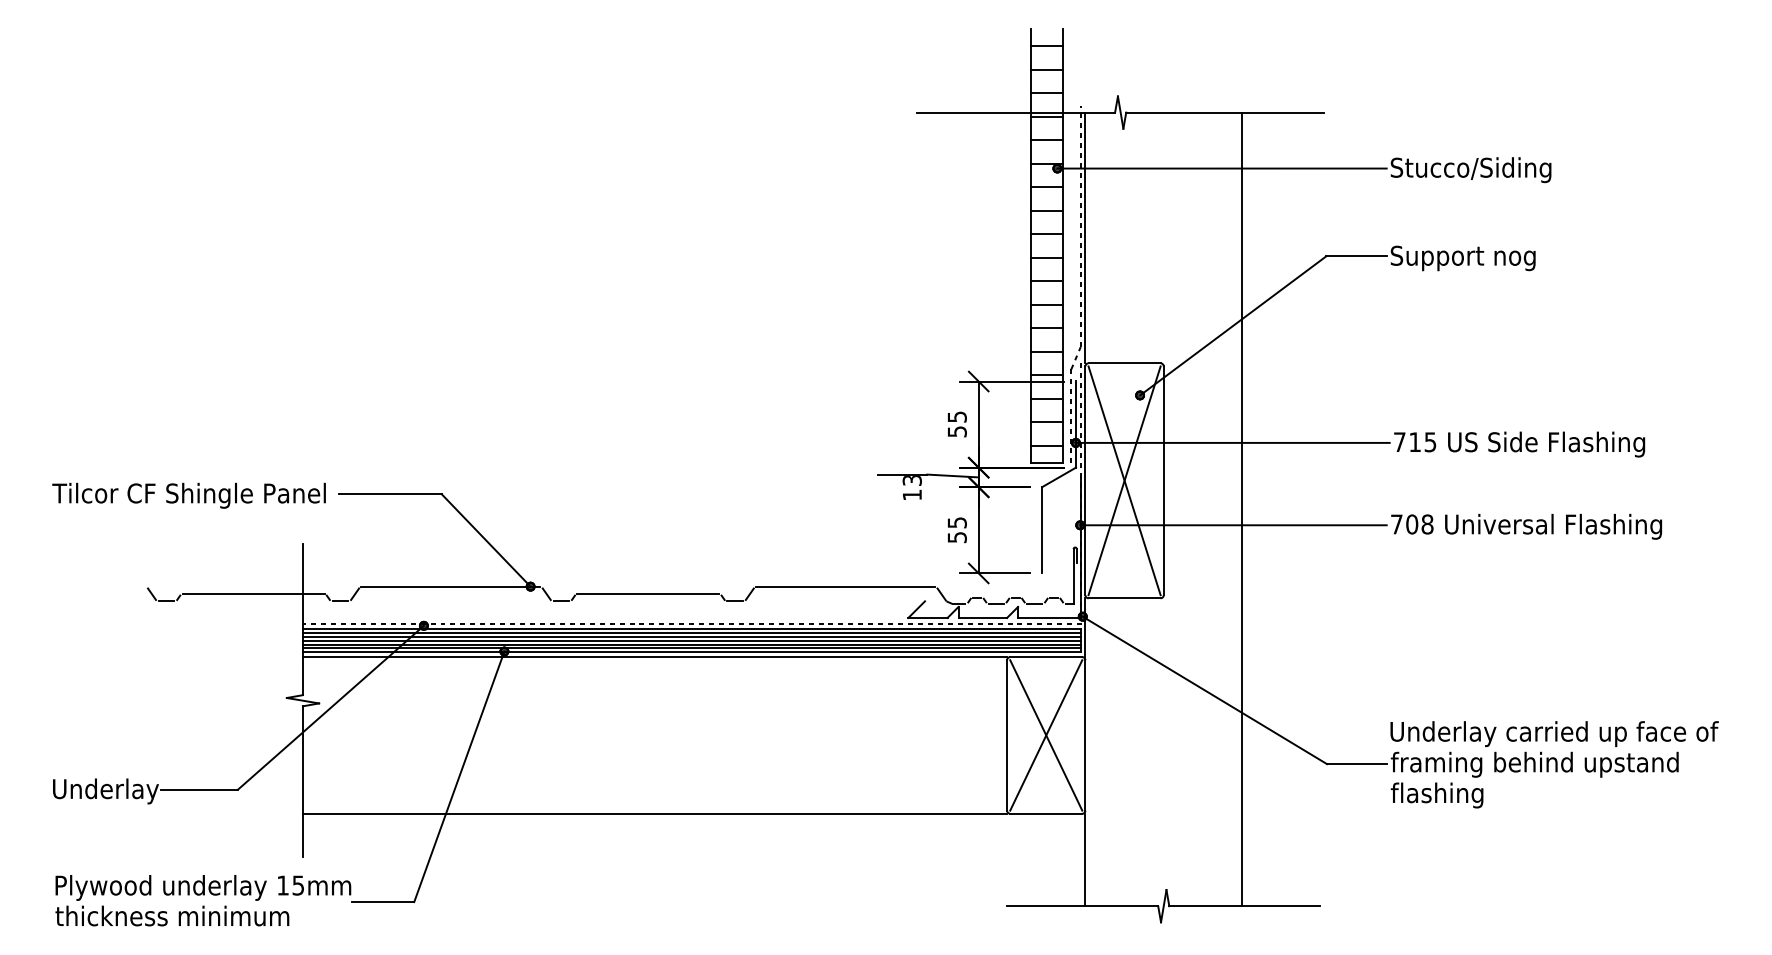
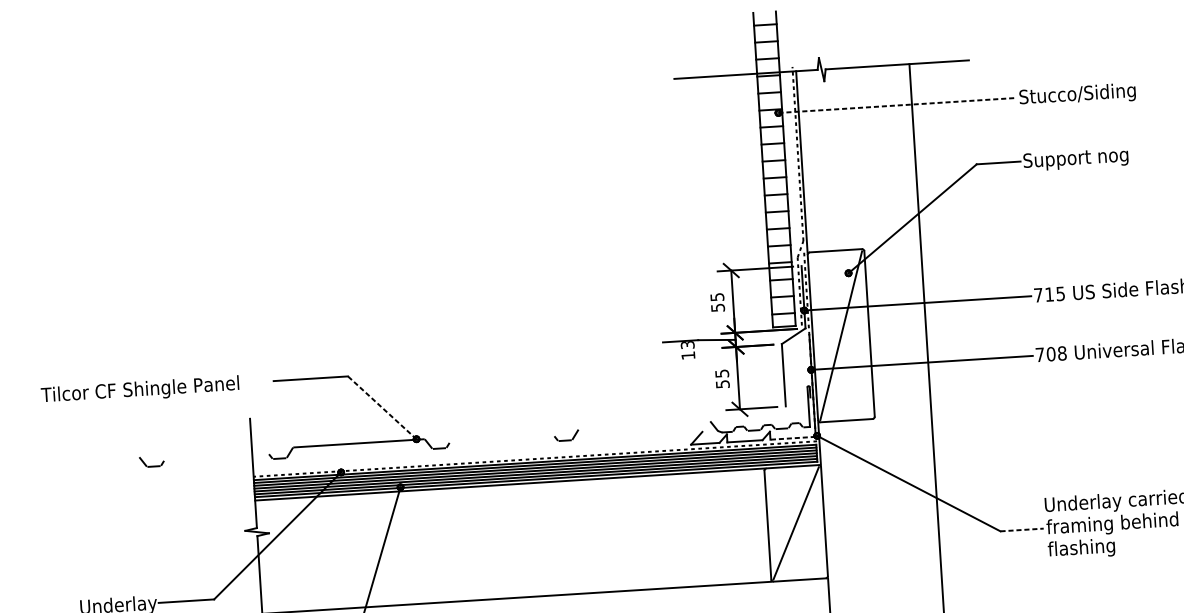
line: (1222, 168) -> (897, 105), solid -> dashed
line: (1124, 480) -> (841, 335), removed
text: (188, 495) -> (139, 390), moved
line: (485, 540) -> (381, 407), solid -> dashed
line: (845, 587) -> (644, 425), removed
line: (253, 594) -> (216, 457), removed
line: (648, 594) -> (502, 439), removed
line: (1048, 617) -> (792, 438), solid -> dashed
line: (1046, 735) -> (796, 523), removed
line: (1356, 764) -> (1021, 530), solid -> dashed

